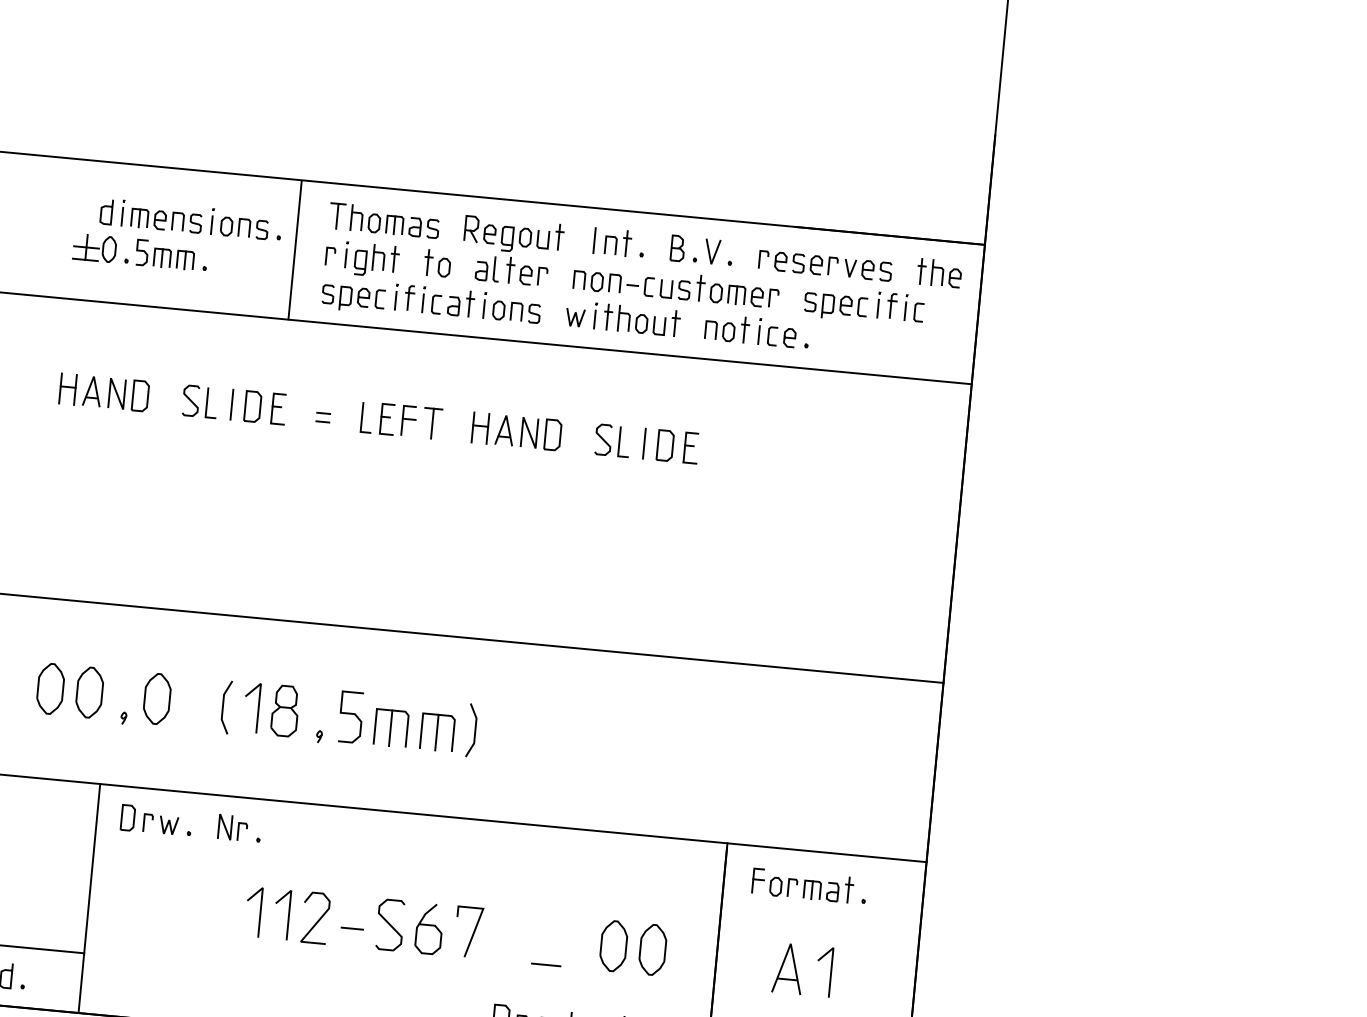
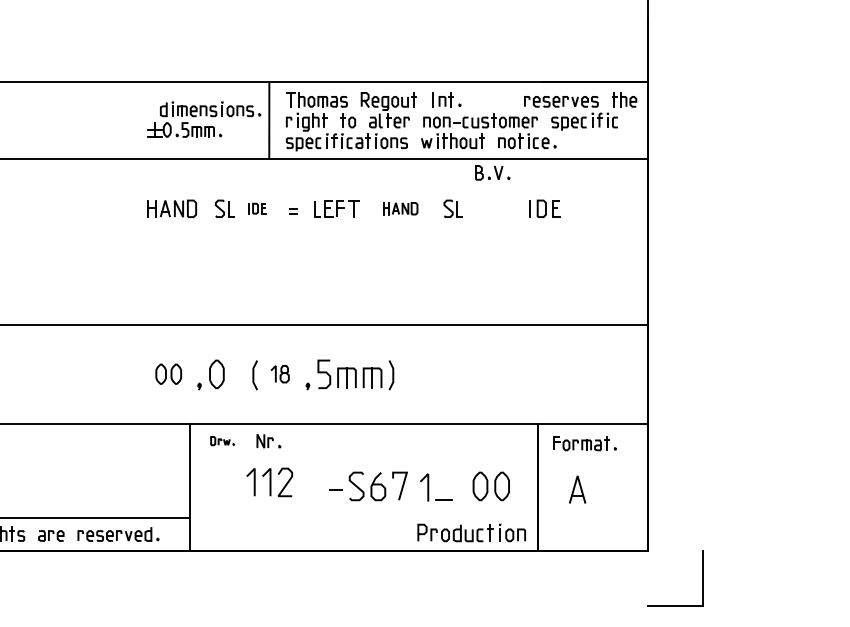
part: (701, 250) -> (492, 172), moved
part: (258, 406) -> (257, 208), size x0.6
part: (516, 431) -> (400, 208), size x0.7
part: (670, 445) -> (544, 208), moved
part: (70, 689) -> (168, 373), size x0.7
part: (270, 708) -> (279, 373), size x0.6
part: (156, 819) -> (222, 440), size x0.6
part: (287, 915) -> (269, 482), moved
line: (829, 972) -> (427, 487), moved

